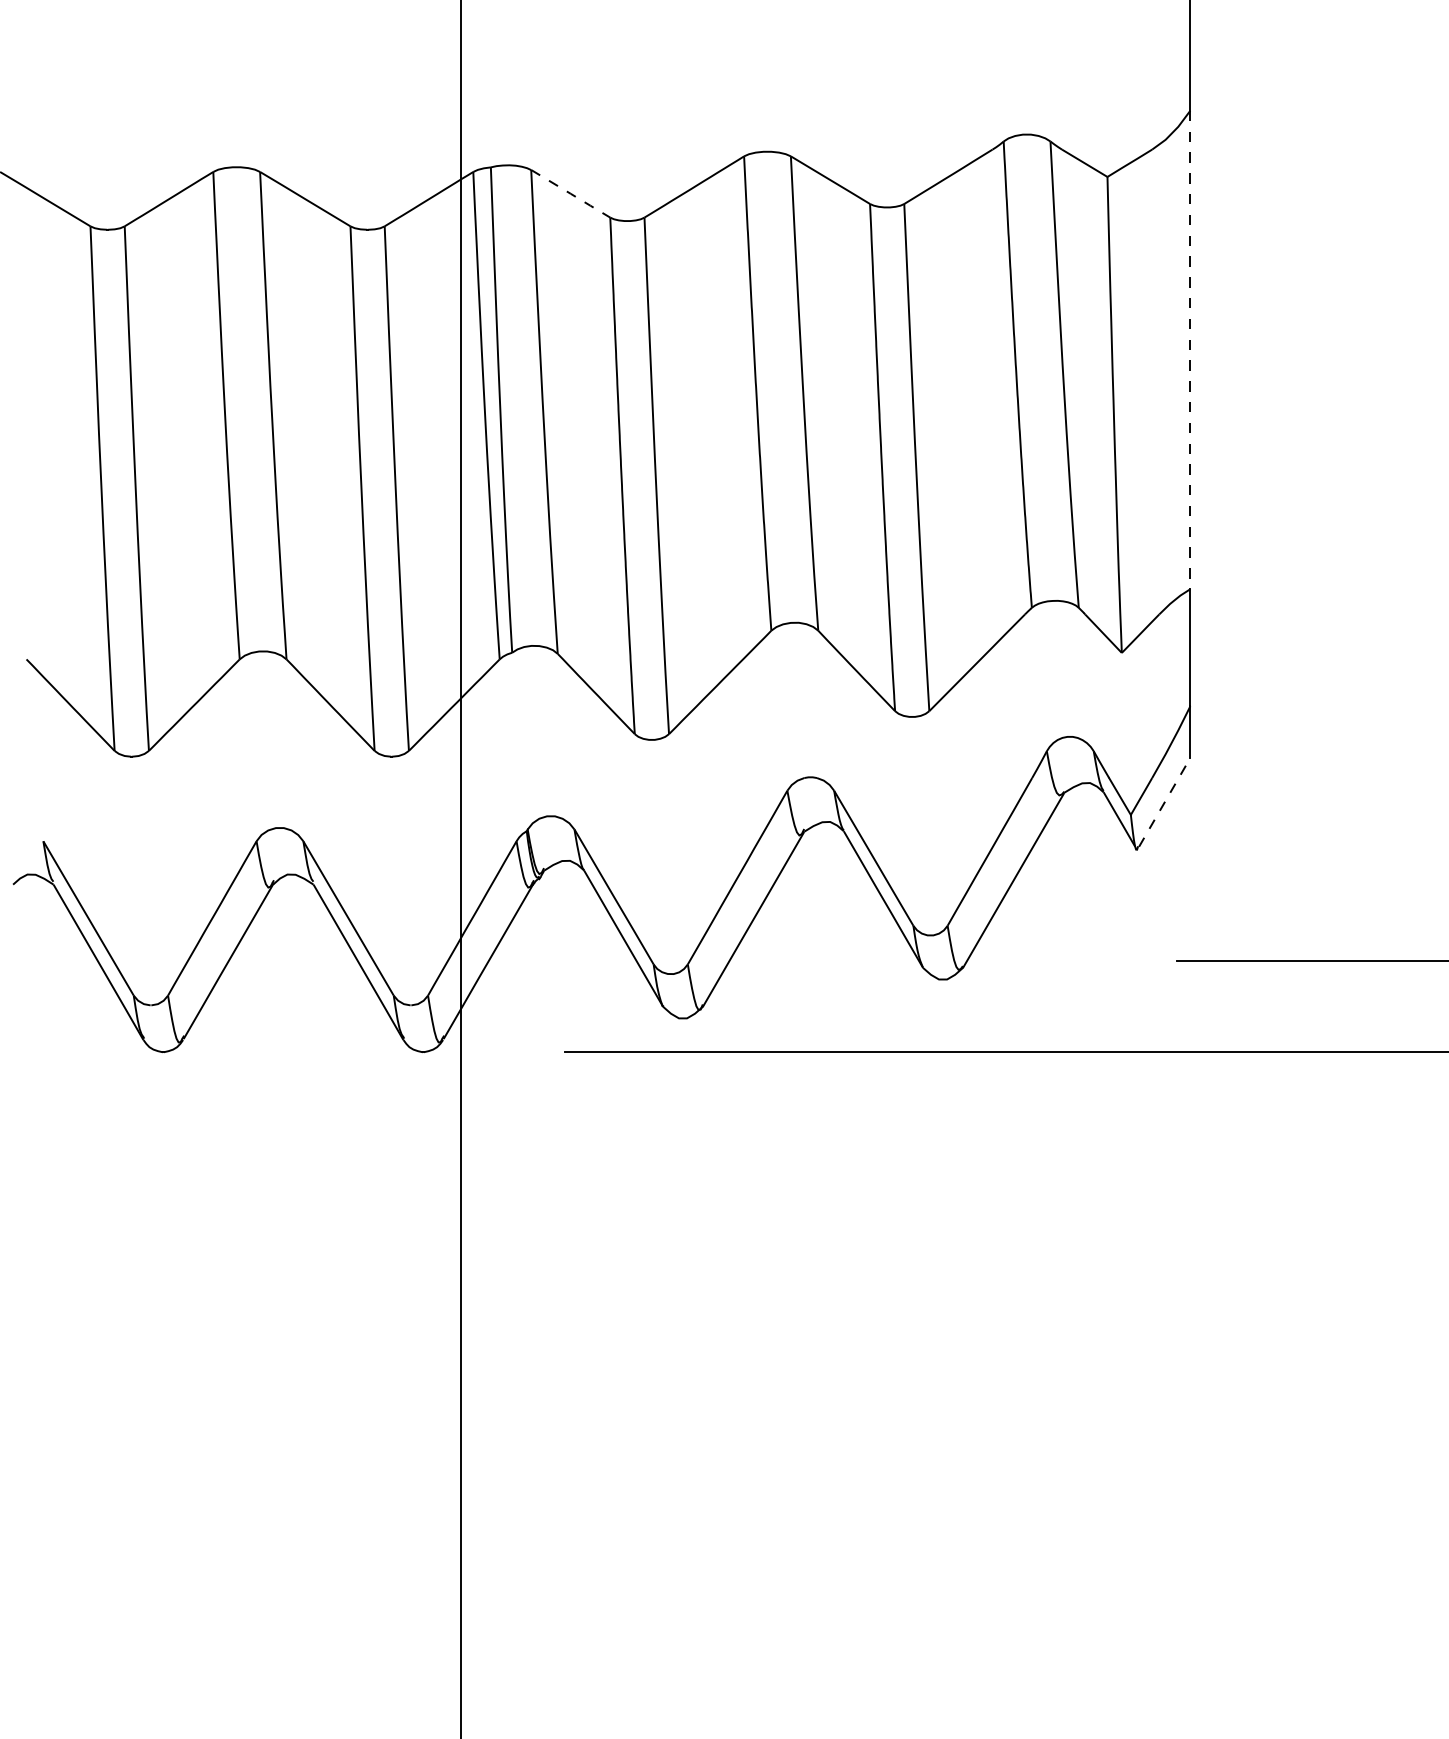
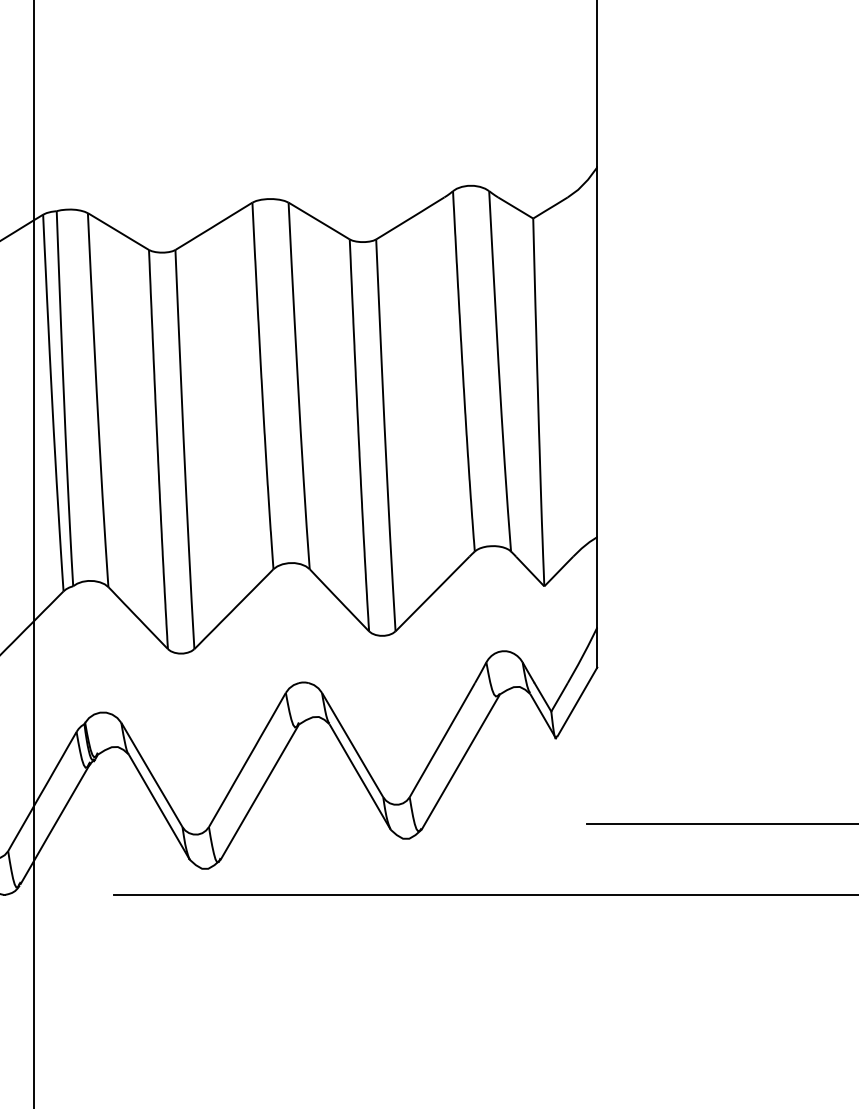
line: (571, 194) -> (119, 232), dashed -> solid
line: (1190, 350) -> (597, 352), dashed -> solid
line: (1164, 801) -> (577, 701), dashed -> solid

